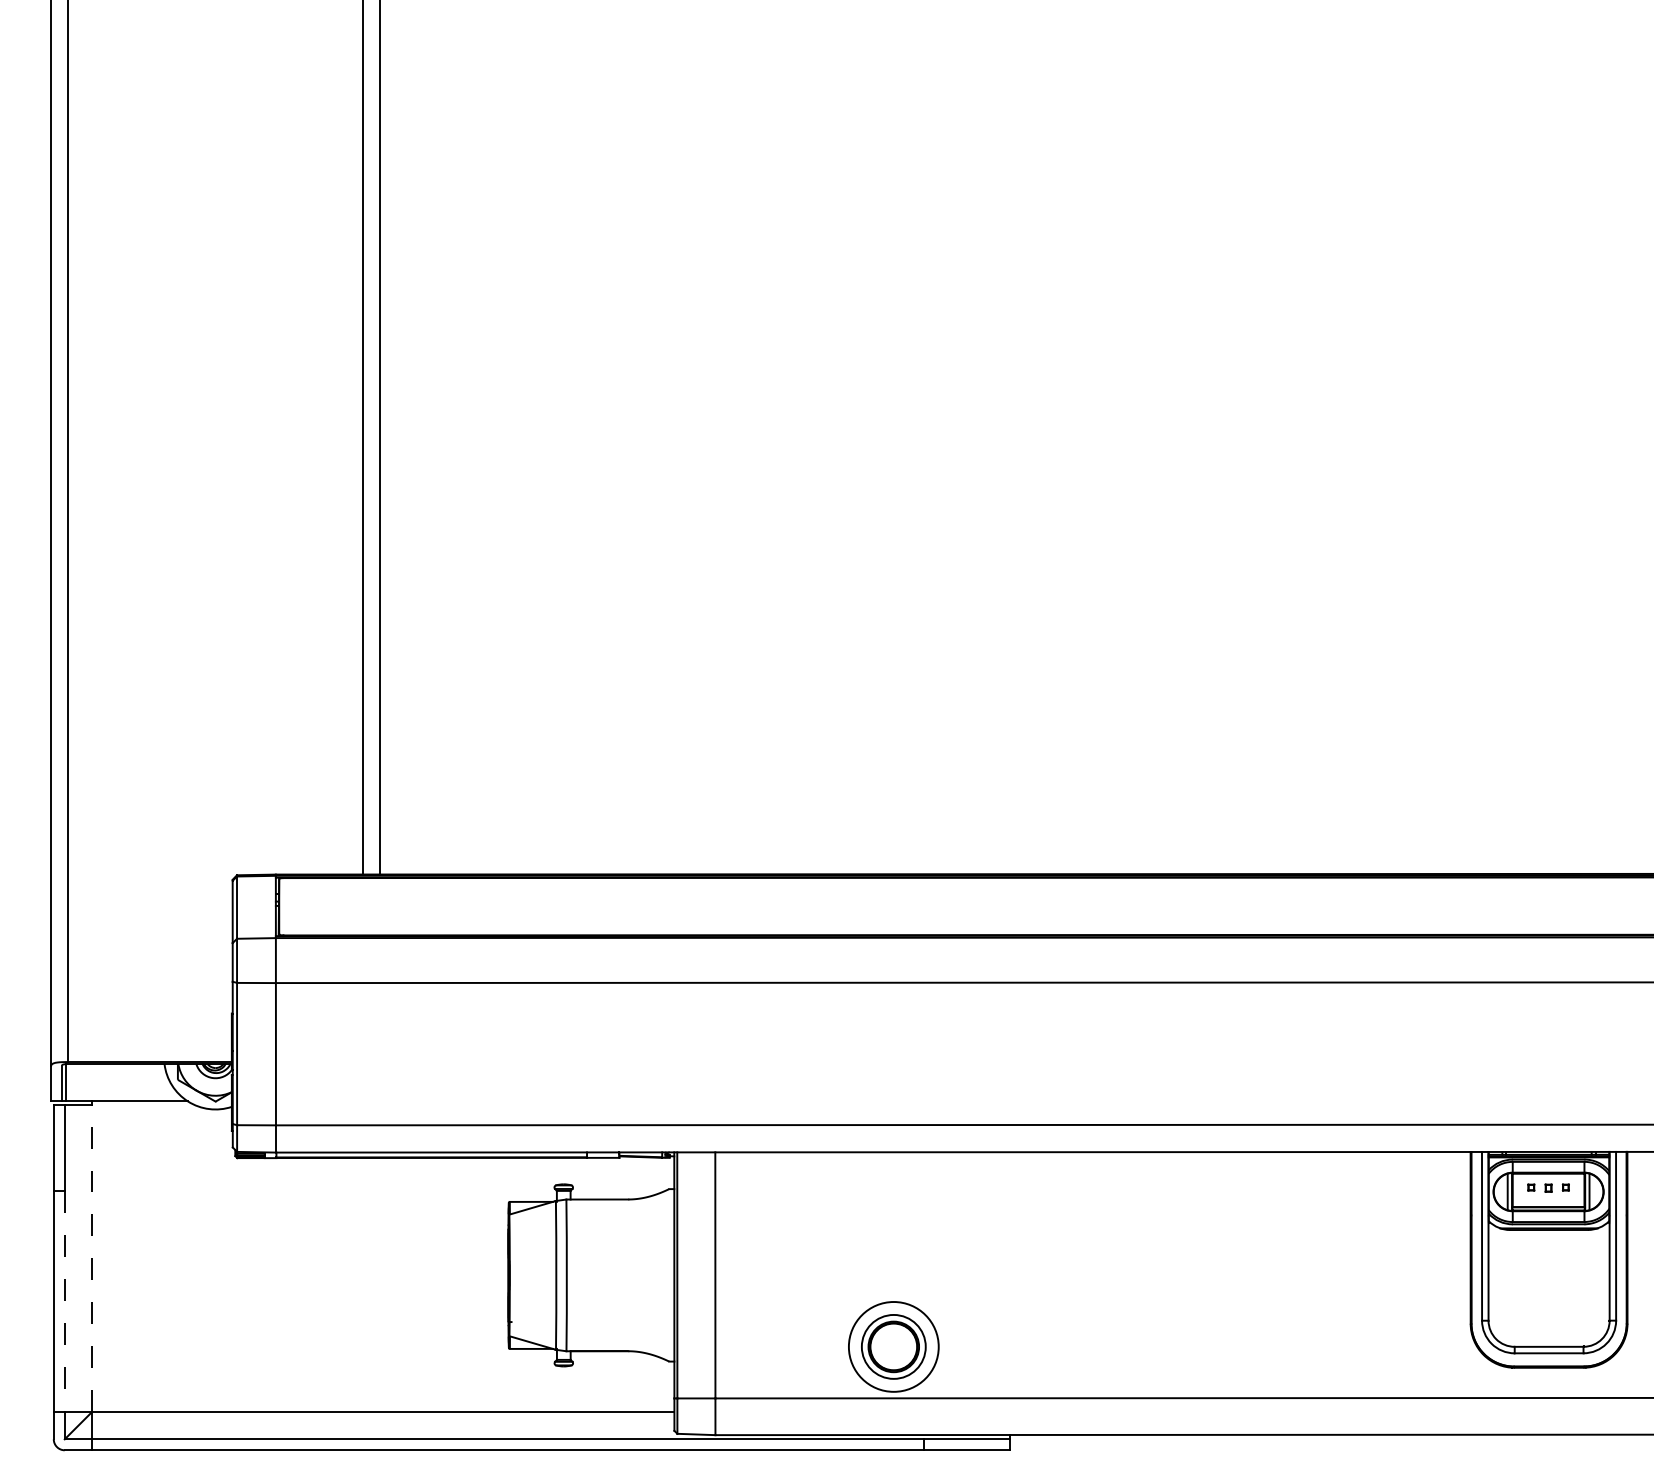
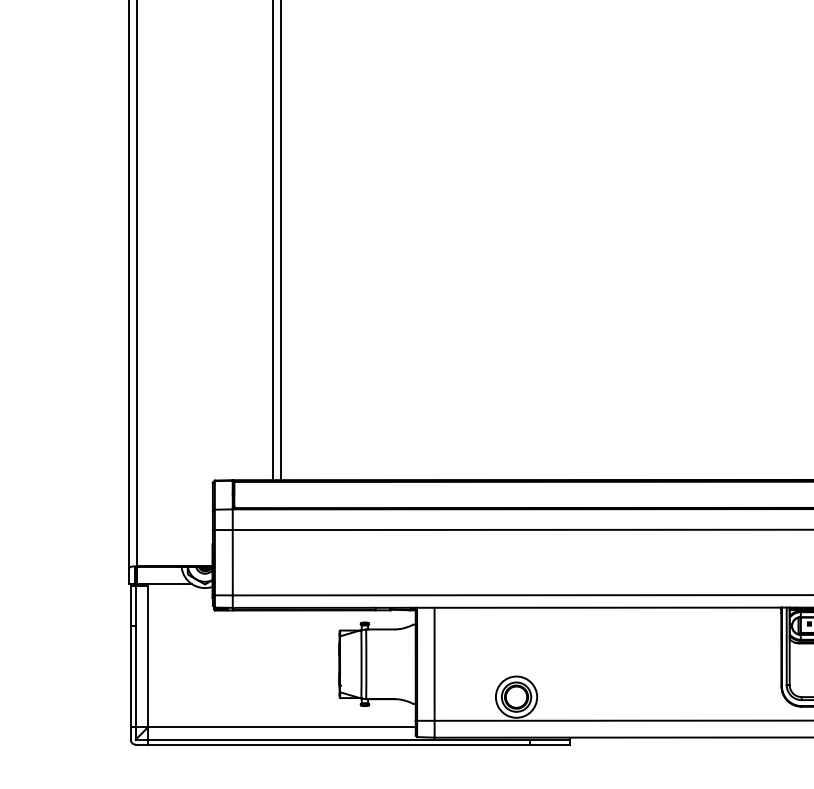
line: (92, 1258) -> (148, 656), dashed -> solid
line: (64, 1301) -> (135, 676), dashed -> solid

